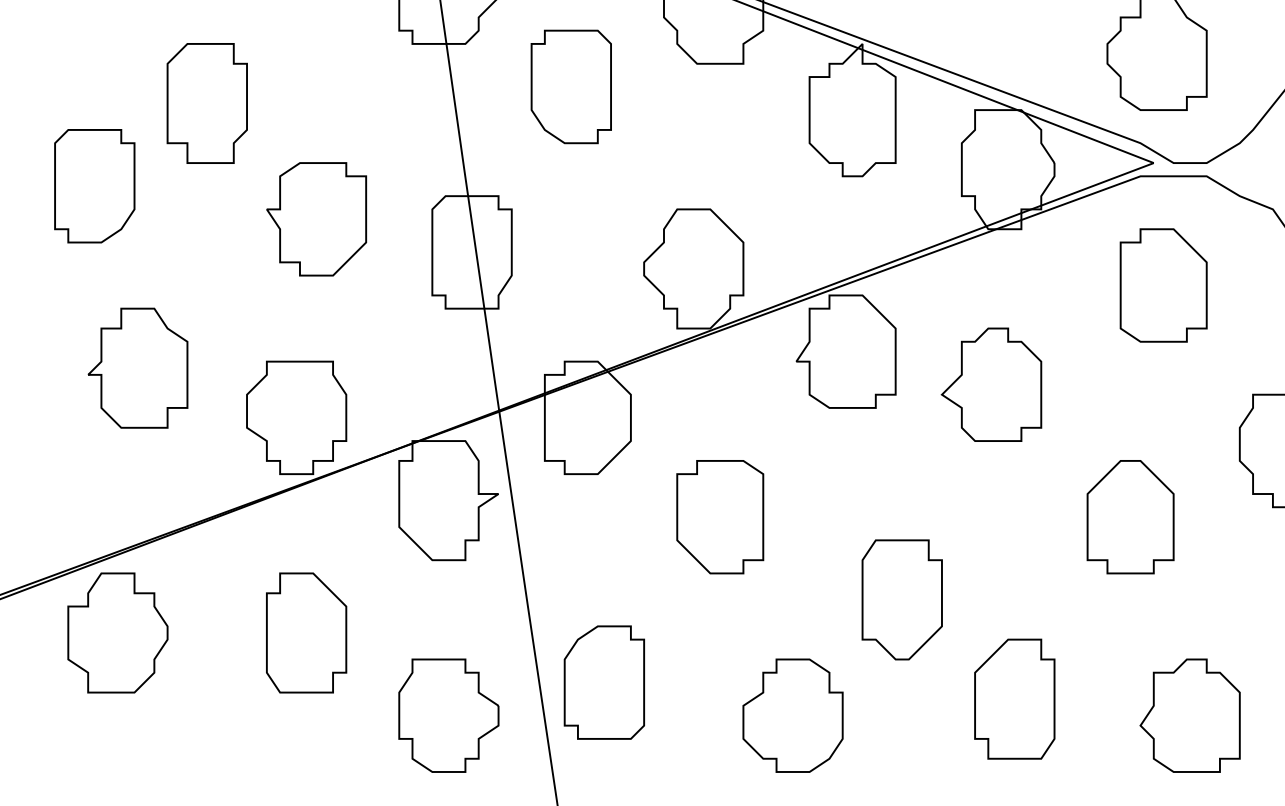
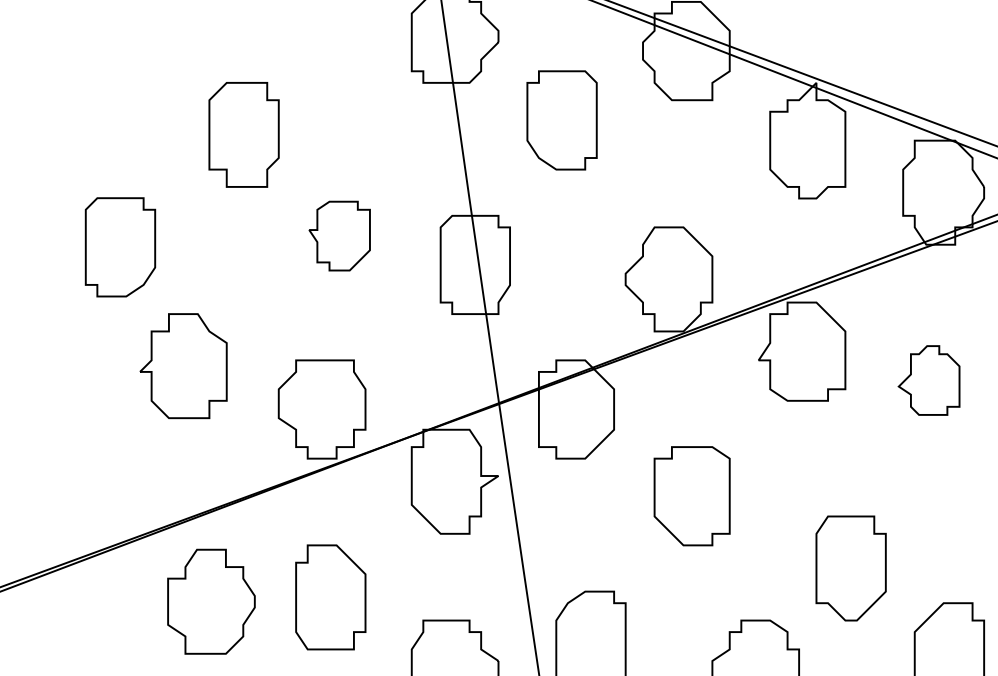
part: (94, 186) -> (120, 247), moved
part: (316, 219) -> (339, 236), size x0.7
part: (991, 384) -> (929, 380), size x0.7
part: (117, 632) -> (211, 601), moved

